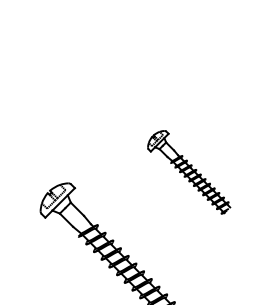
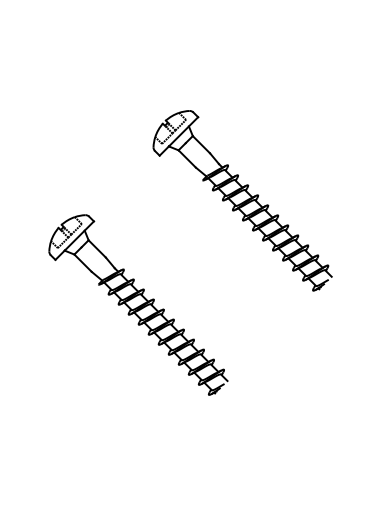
part: (189, 172) -> (242, 200), size x1.67

